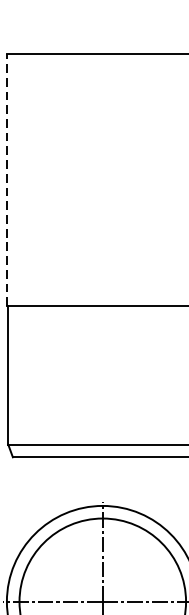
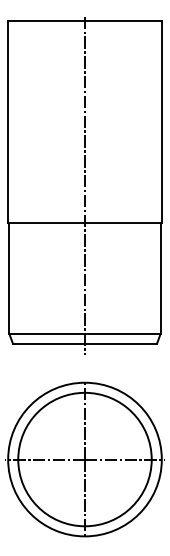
line: (7, 179) -> (8, 121), dashed -> solid
line: (103, 259) -> (85, 185), added

